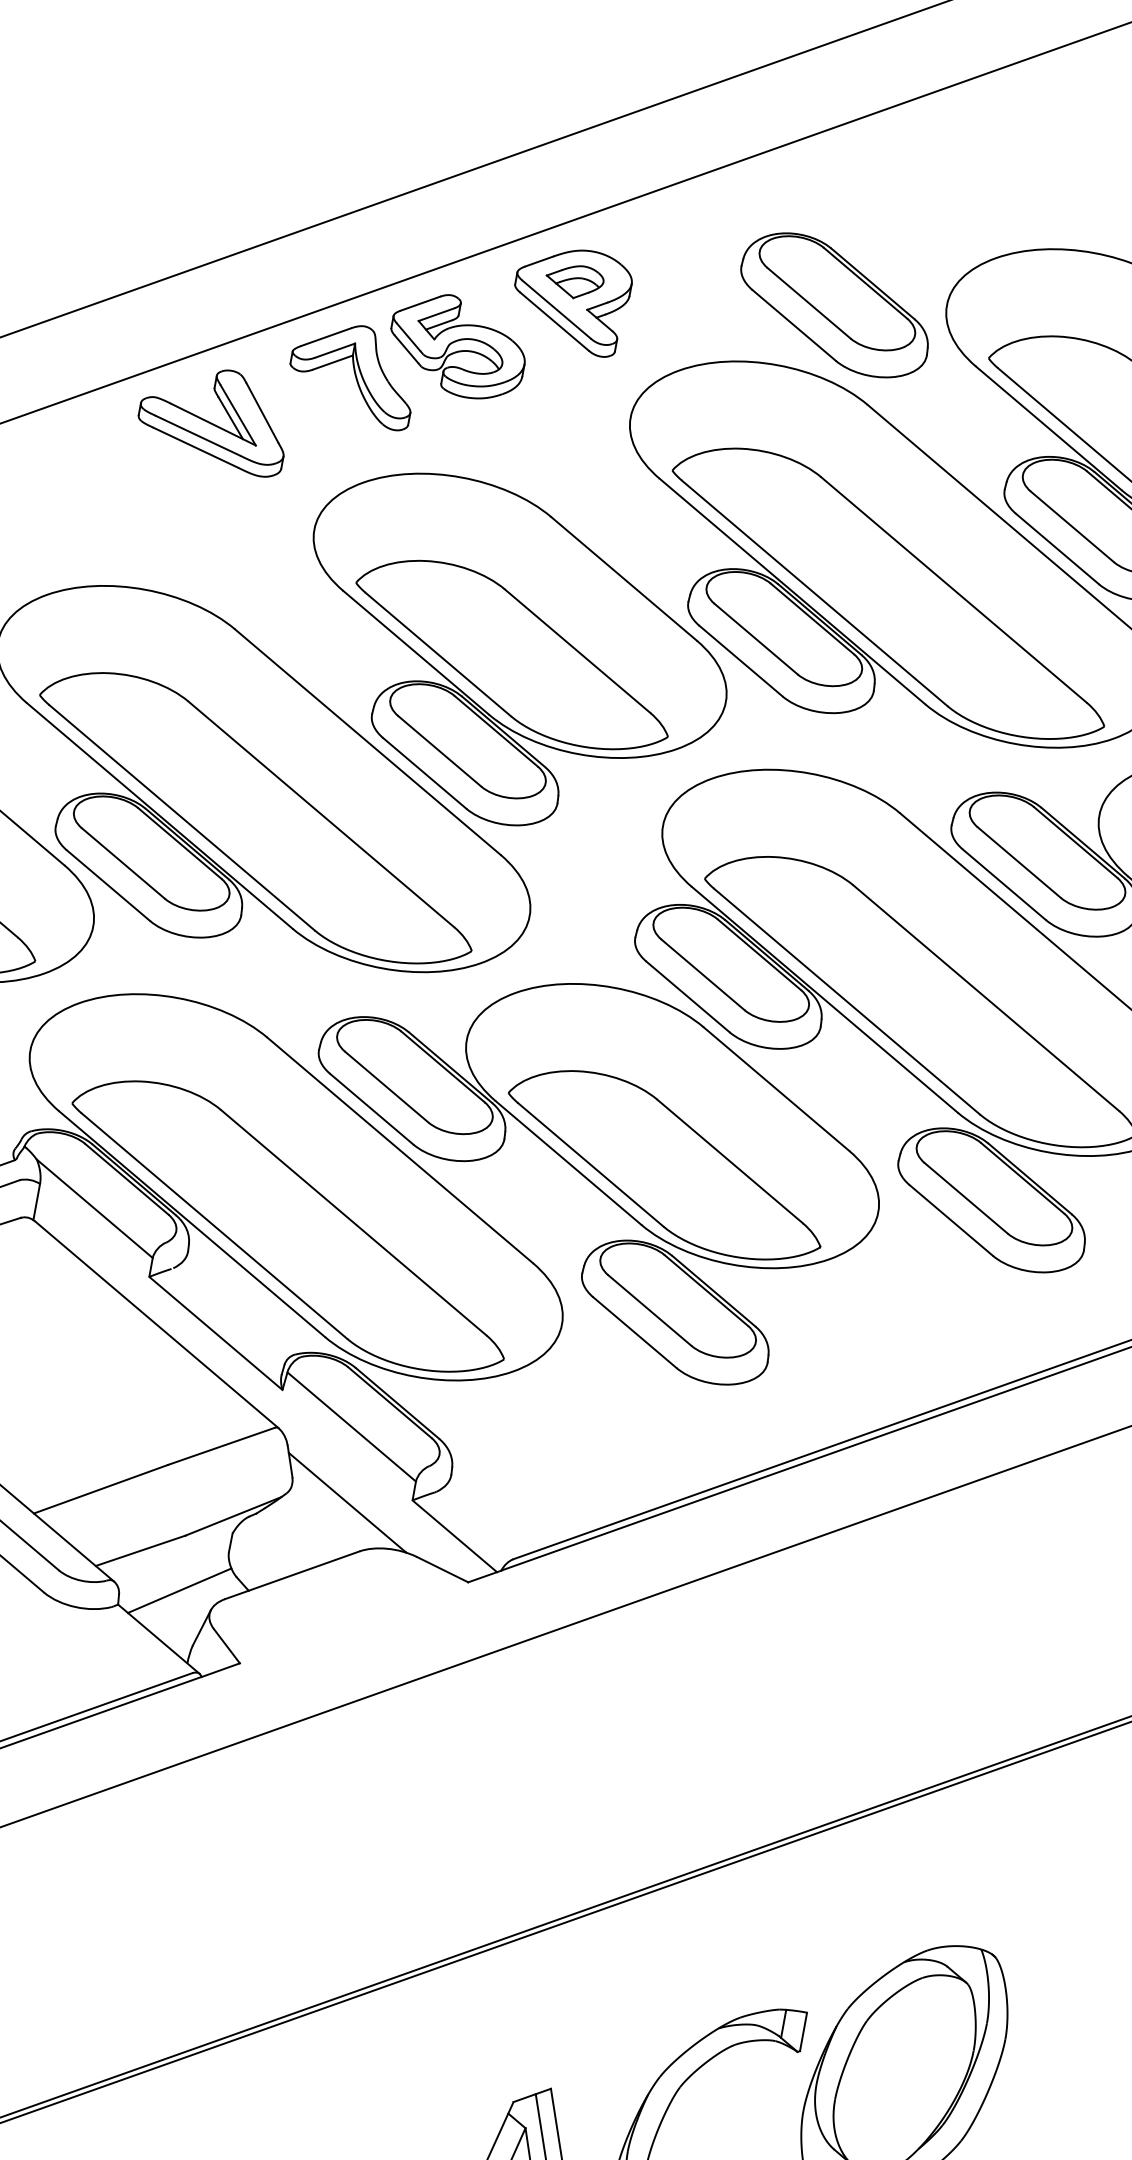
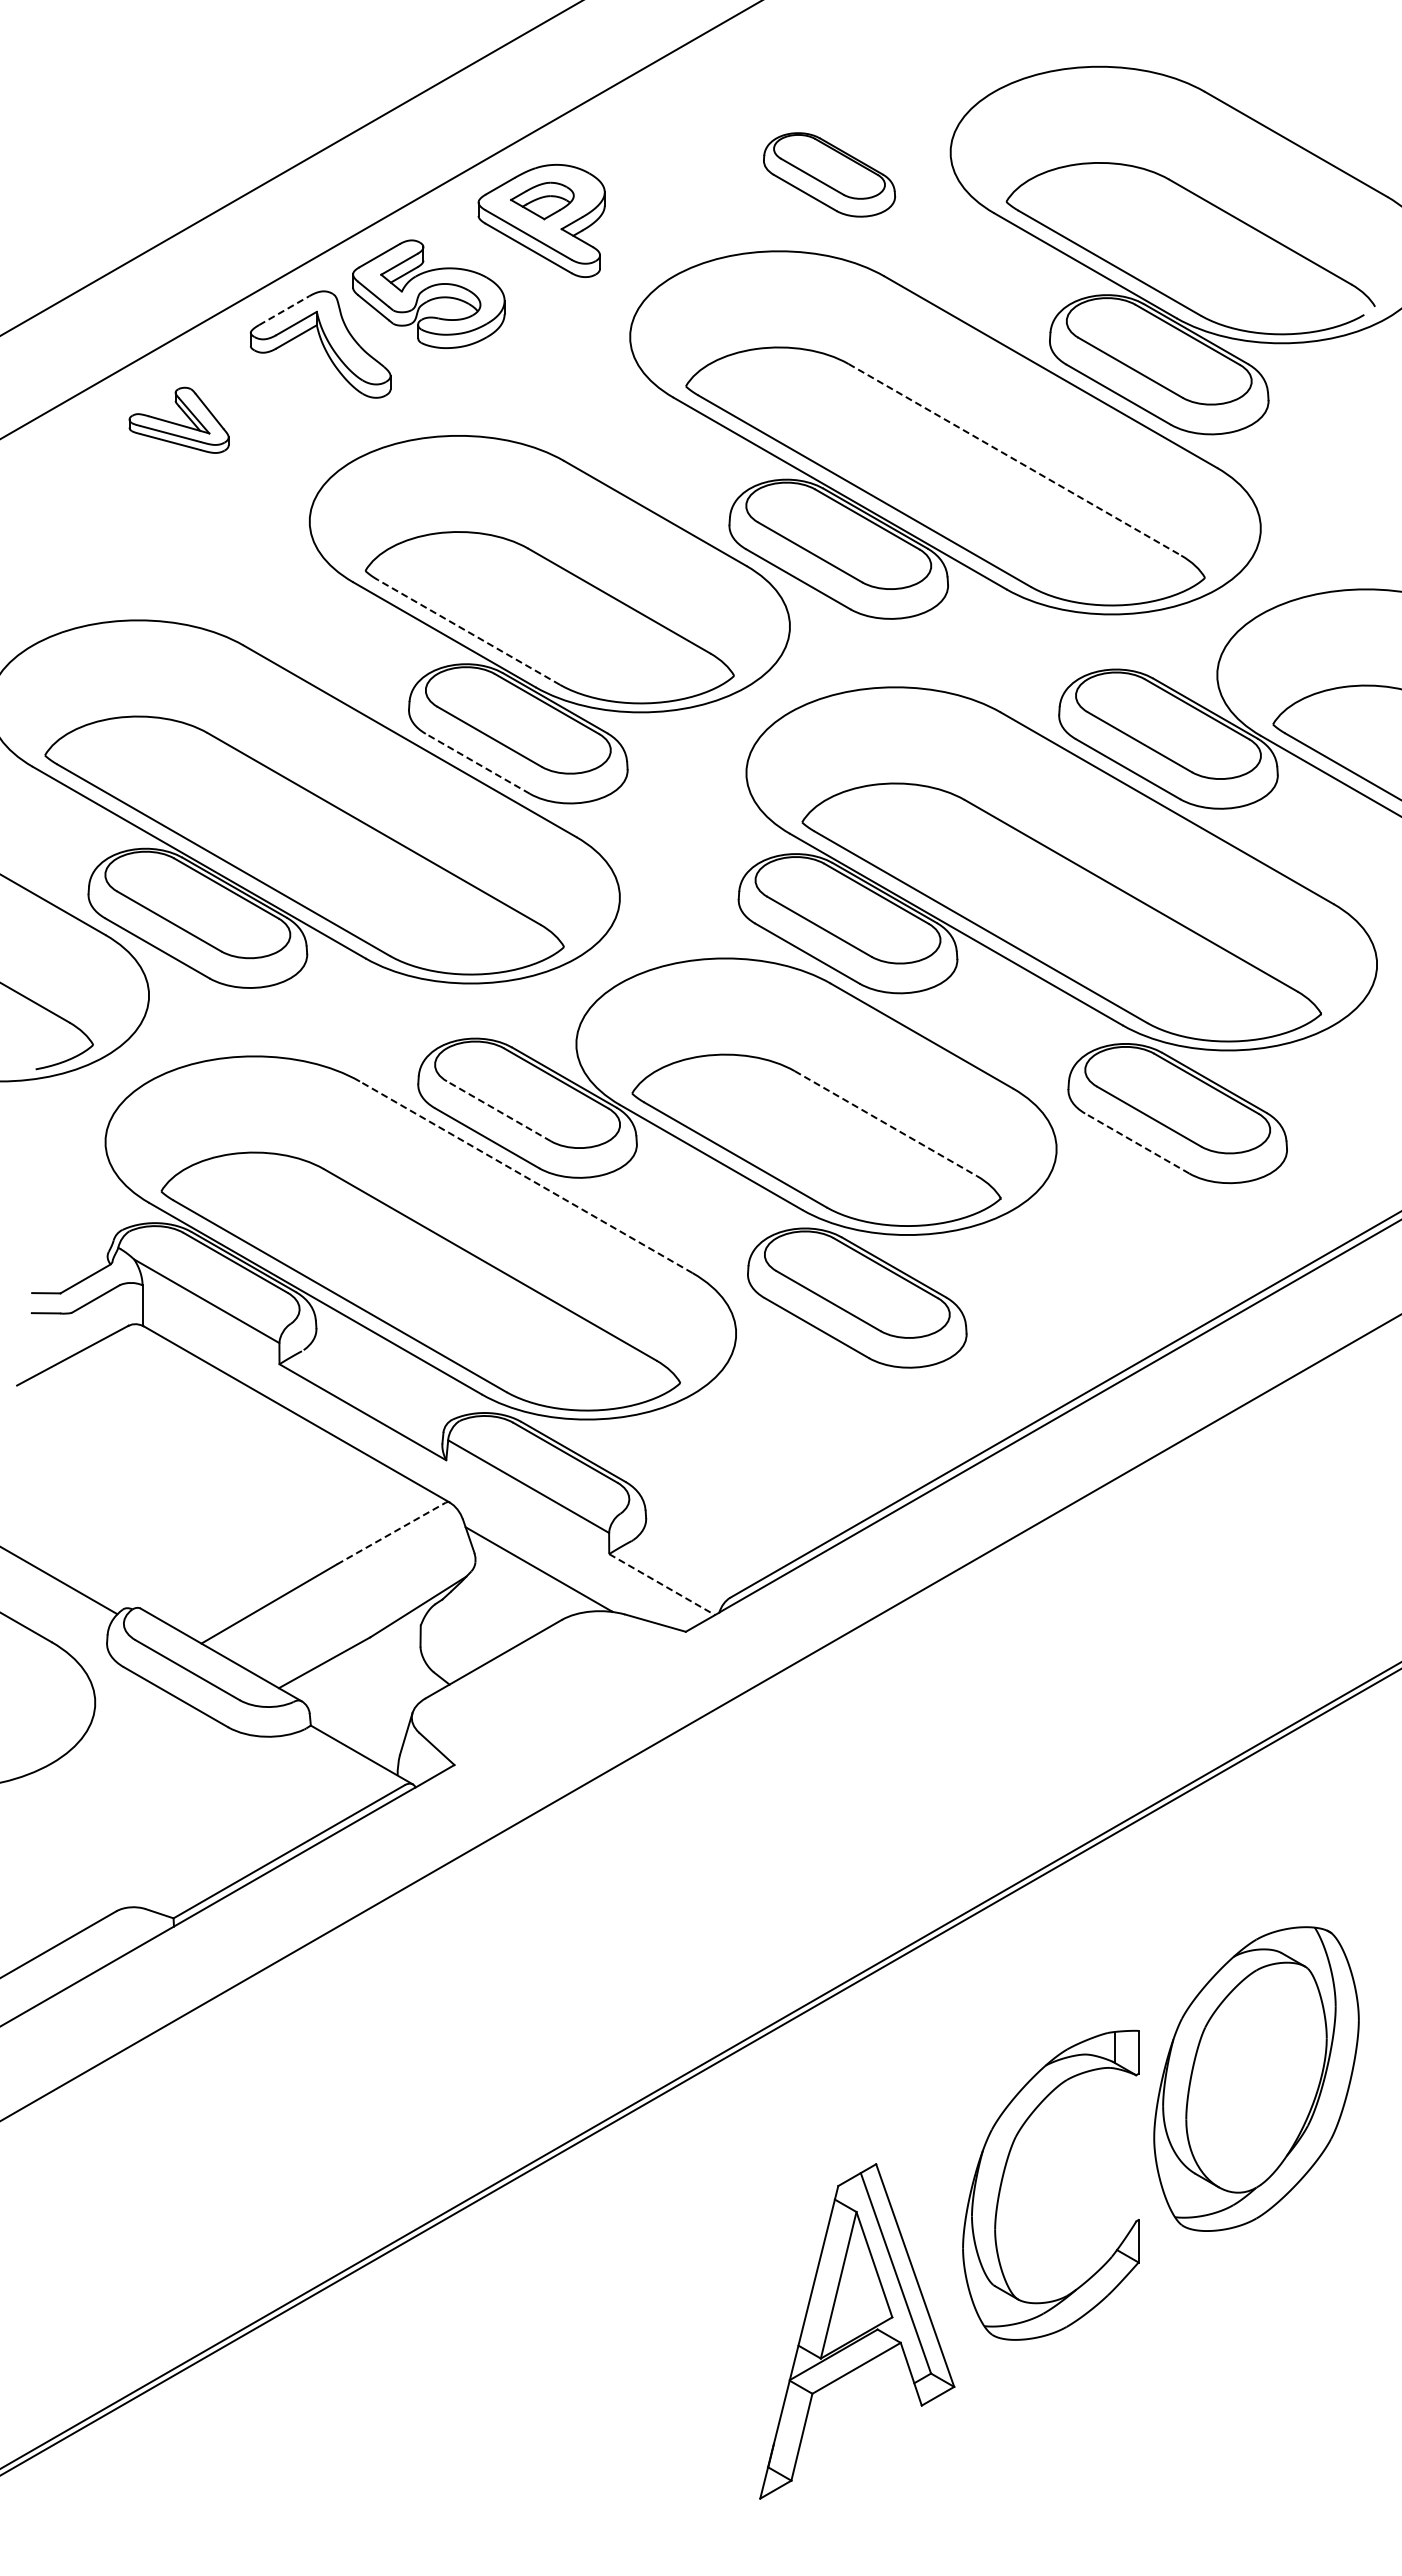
part: (835, 304) -> (829, 174), size x0.6
line: (326, 337) -> (284, 310), solid -> dashed
part: (213, 417) -> (178, 420), size x0.6
line: (953, 589) -> (1014, 459), solid -> dashed
line: (437, 654) -> (468, 632), solid -> dashed
line: (424, 773) -> (477, 763), solid -> dashed
line: (386, 1087) -> (498, 1111), solid -> dashed
line: (400, 1150) -> (526, 1177), solid -> dashed
line: (730, 1161) -> (886, 1123), solid -> dashed
line: (950, 1220) -> (1136, 1143), solid -> dashed
line: (221, 1446) -> (391, 1533), solid -> dashed
line: (455, 1536) -> (662, 1584), solid -> dashed
line: (179, 1589) -> (374, 1697), removed

